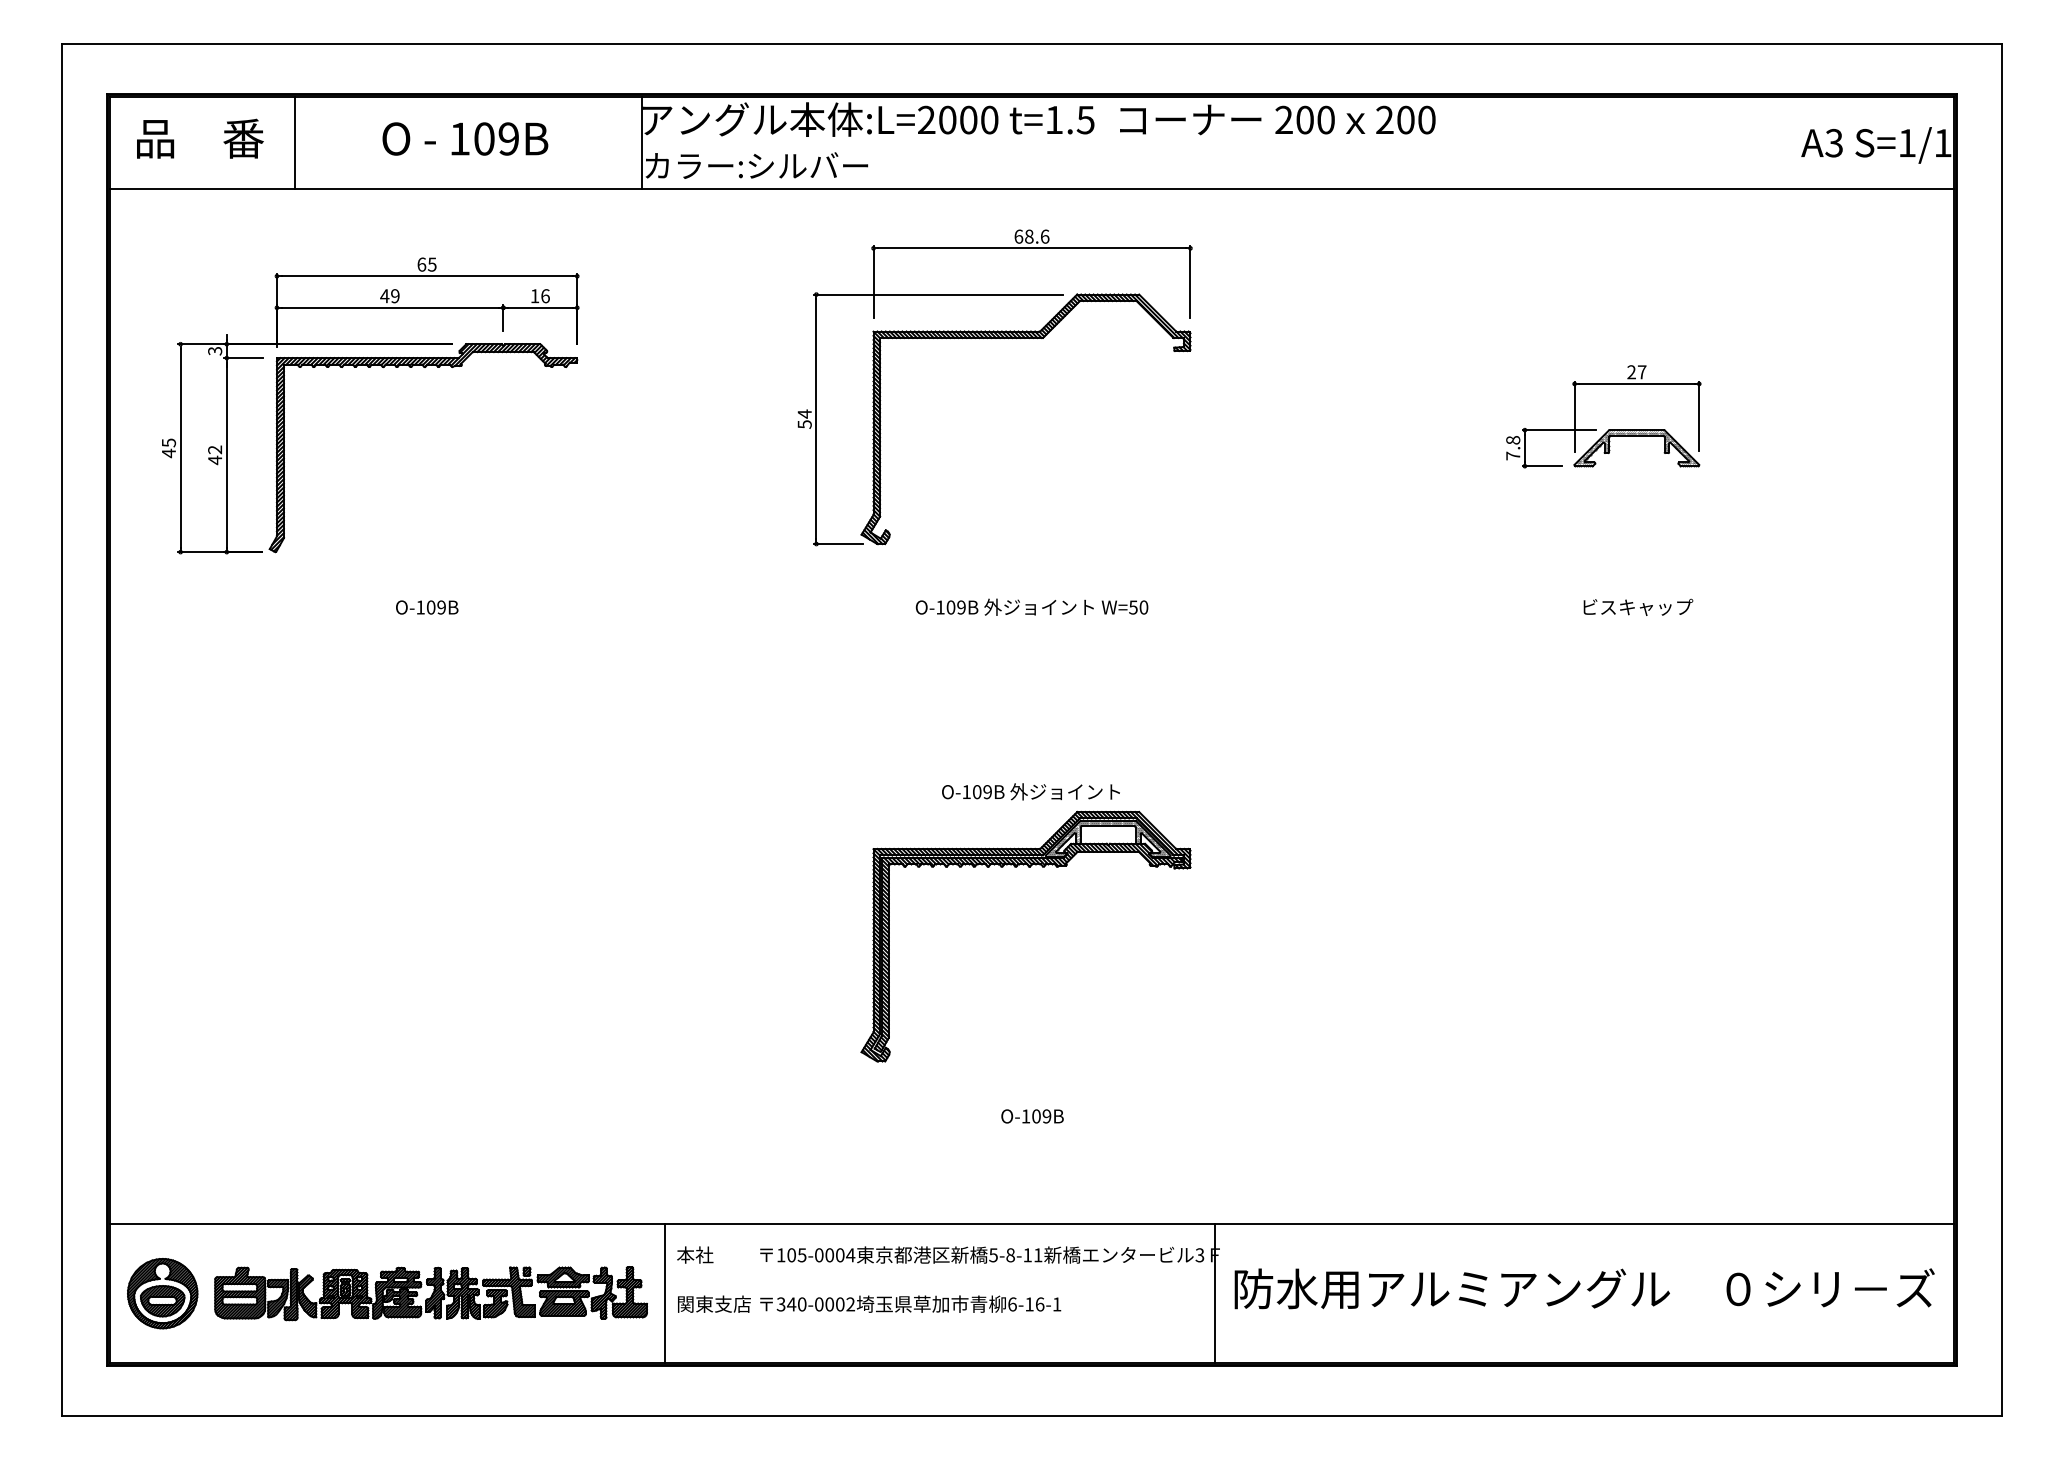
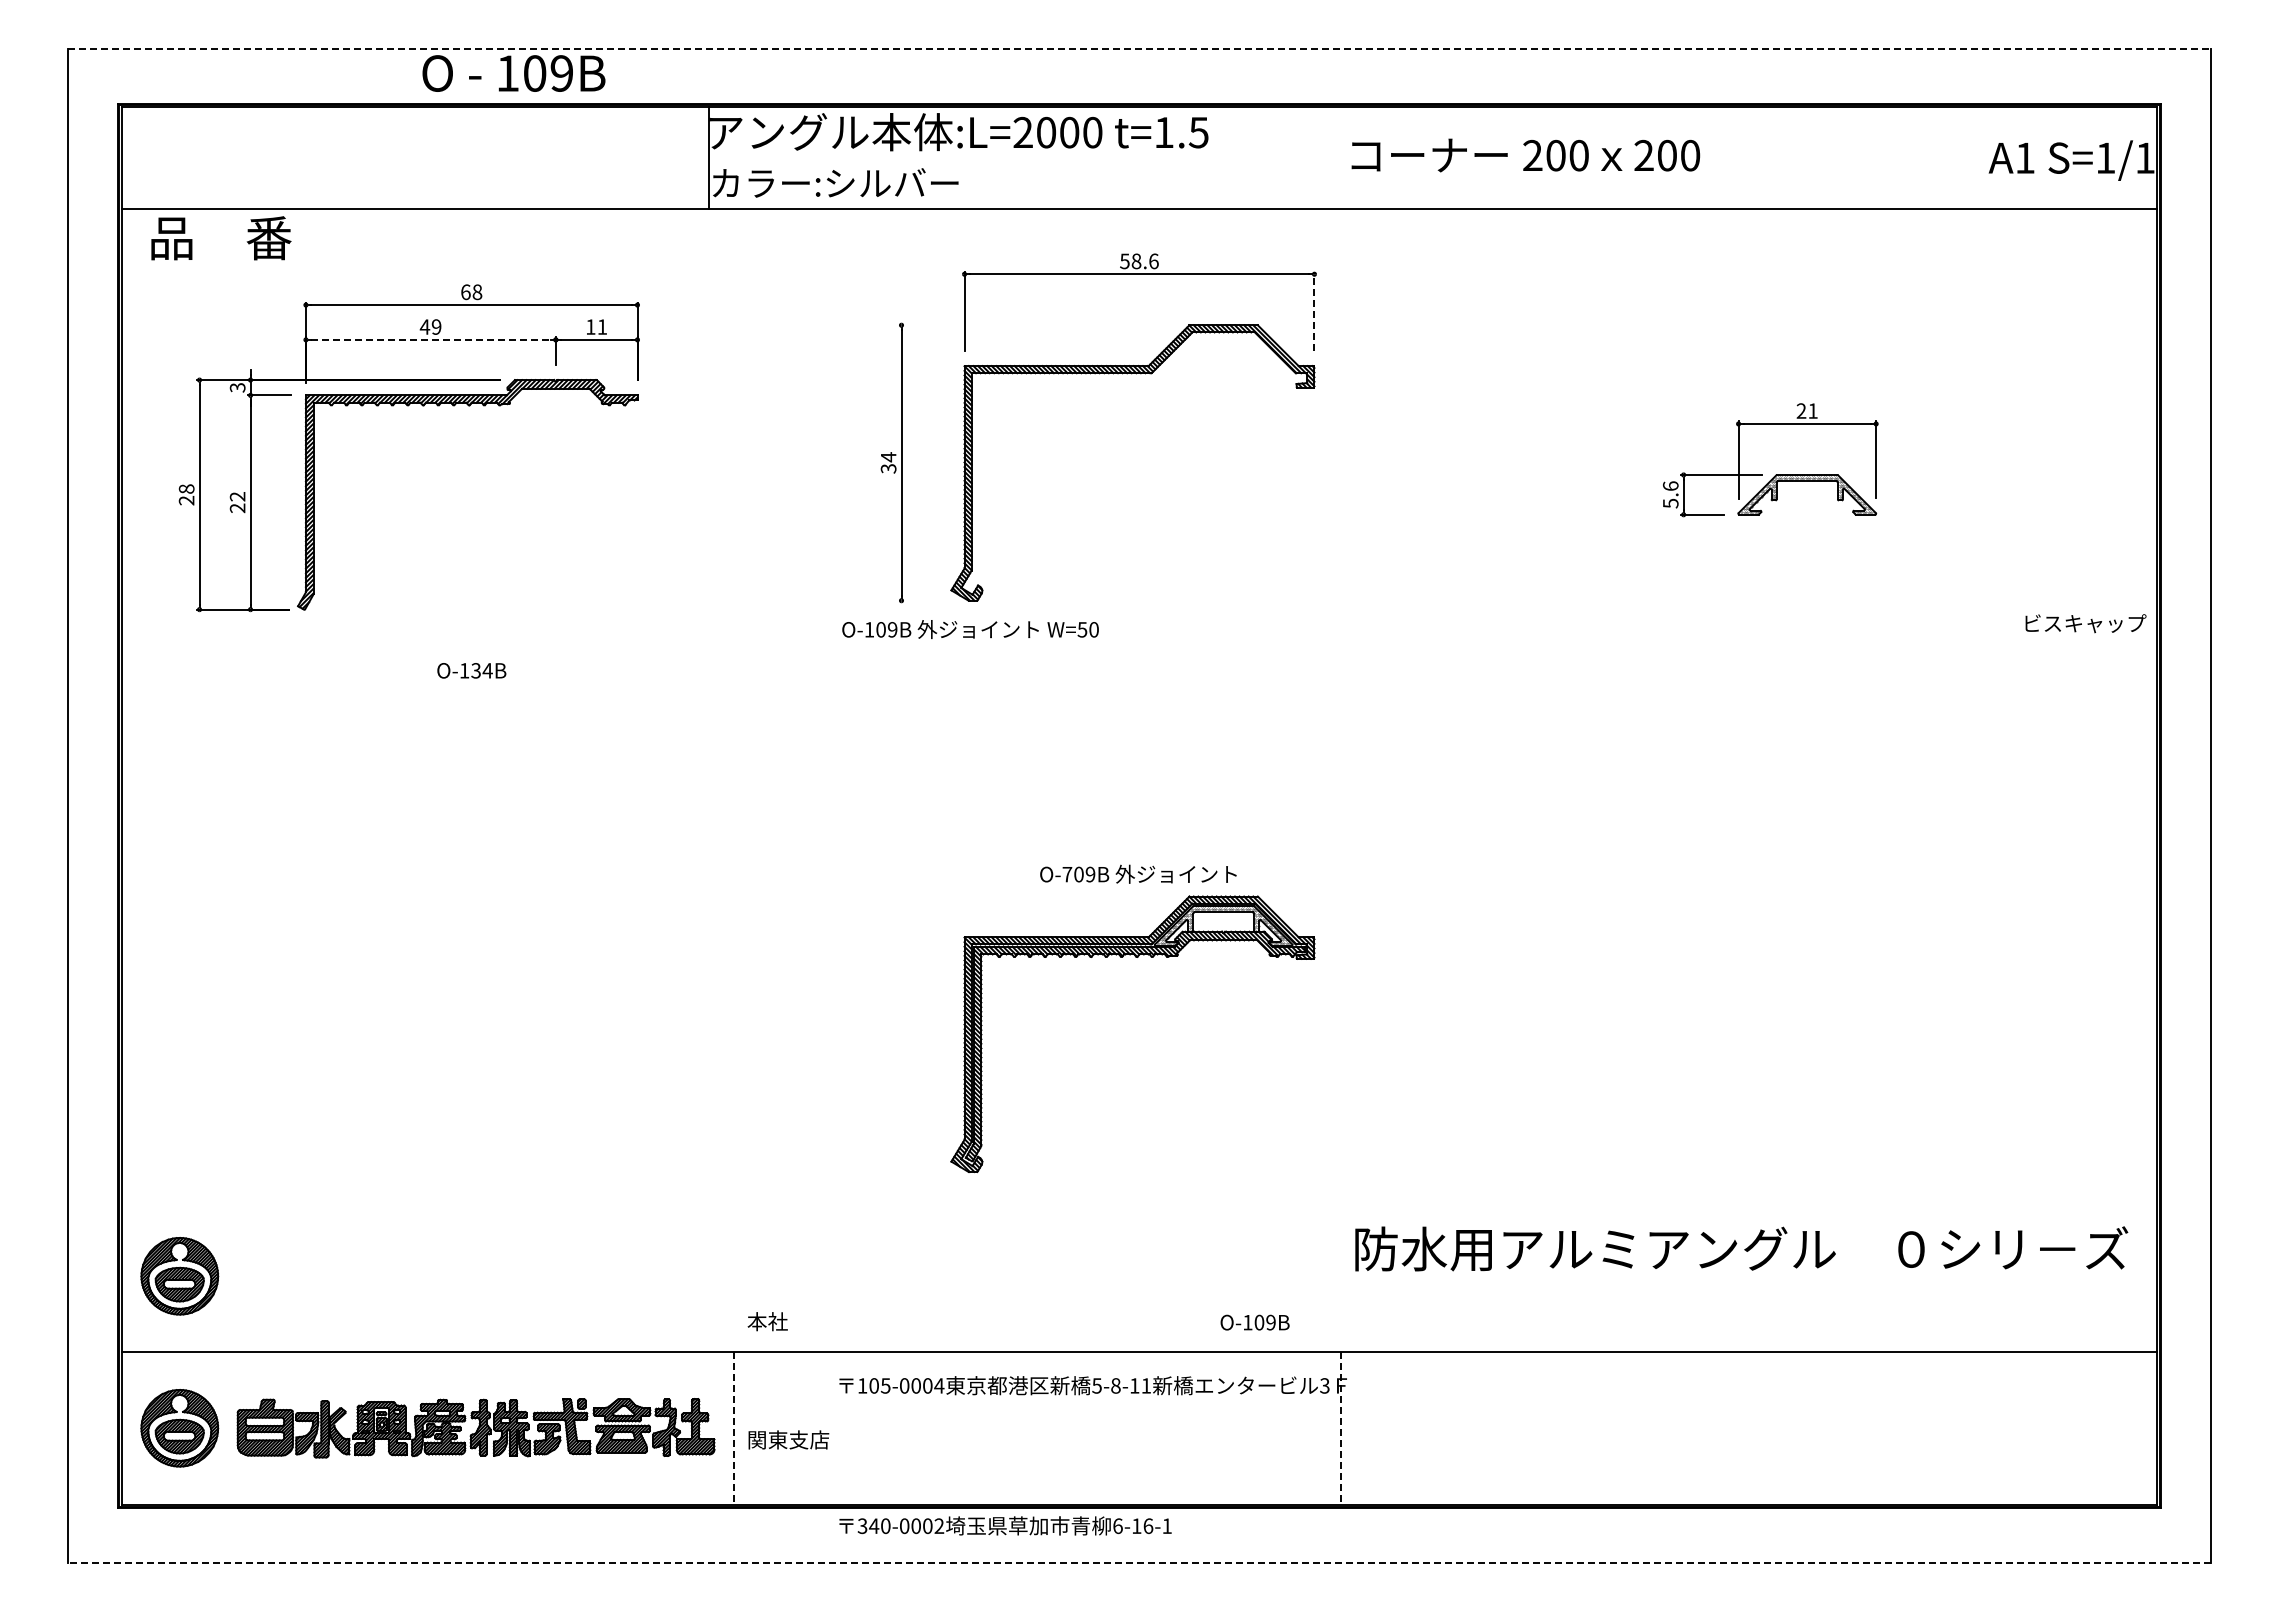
line: (1032, 43) -> (1140, 48), solid -> dashed
text: (1277, 119) -> (1525, 155), moved
text: (200, 138) -> (221, 238), moved
text: (464, 138) -> (513, 73), moved
text: (1833, 142) -> (2024, 157), A3 -> A1
line: (294, 143) -> (325, 158), removed
text: (1018, 236) -> (1124, 261), 68.6 -> 58.6
text: (432, 263) -> (477, 291), 65 -> 68
line: (1190, 282) -> (1314, 311), solid -> dashed
line: (938, 294) -> (1036, 325), removed
text: (545, 295) -> (602, 326), 16 -> 11
line: (389, 307) -> (430, 339), solid -> dashed
text: (1641, 371) -> (1812, 410), 27 -> 21
text: (803, 424) -> (887, 468), 54 -> 34
text: (168, 447) -> (186, 494), 45 -> 28
text: (1512, 447) -> (1670, 494), 7.8 -> 5.6
text: (214, 460) -> (237, 508), 42 -> 22
line: (838, 543) -> (925, 600), removed
text: (435, 607) -> (481, 670), O-109B -> O-134B
text: (1032, 607) -> (970, 629), moved
text: (1637, 607) -> (2085, 623), moved
text: (966, 792) -> (1067, 874), O-109B -> O-709B
text: (1032, 1116) -> (1254, 1322), moved
part: (162, 1156) -> (179, 1276), added
text: (695, 1254) -> (767, 1321), moved
text: (1584, 1288) -> (1741, 1248), moved
line: (665, 1293) -> (734, 1428), solid -> dashed
line: (1214, 1293) -> (1340, 1428), solid -> dashed
text: (910, 1303) -> (1005, 1525), moved
line: (1032, 1416) -> (1139, 1563), solid -> dashed

